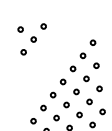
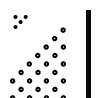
part: (33, 38) -> (20, 21), size x0.6

